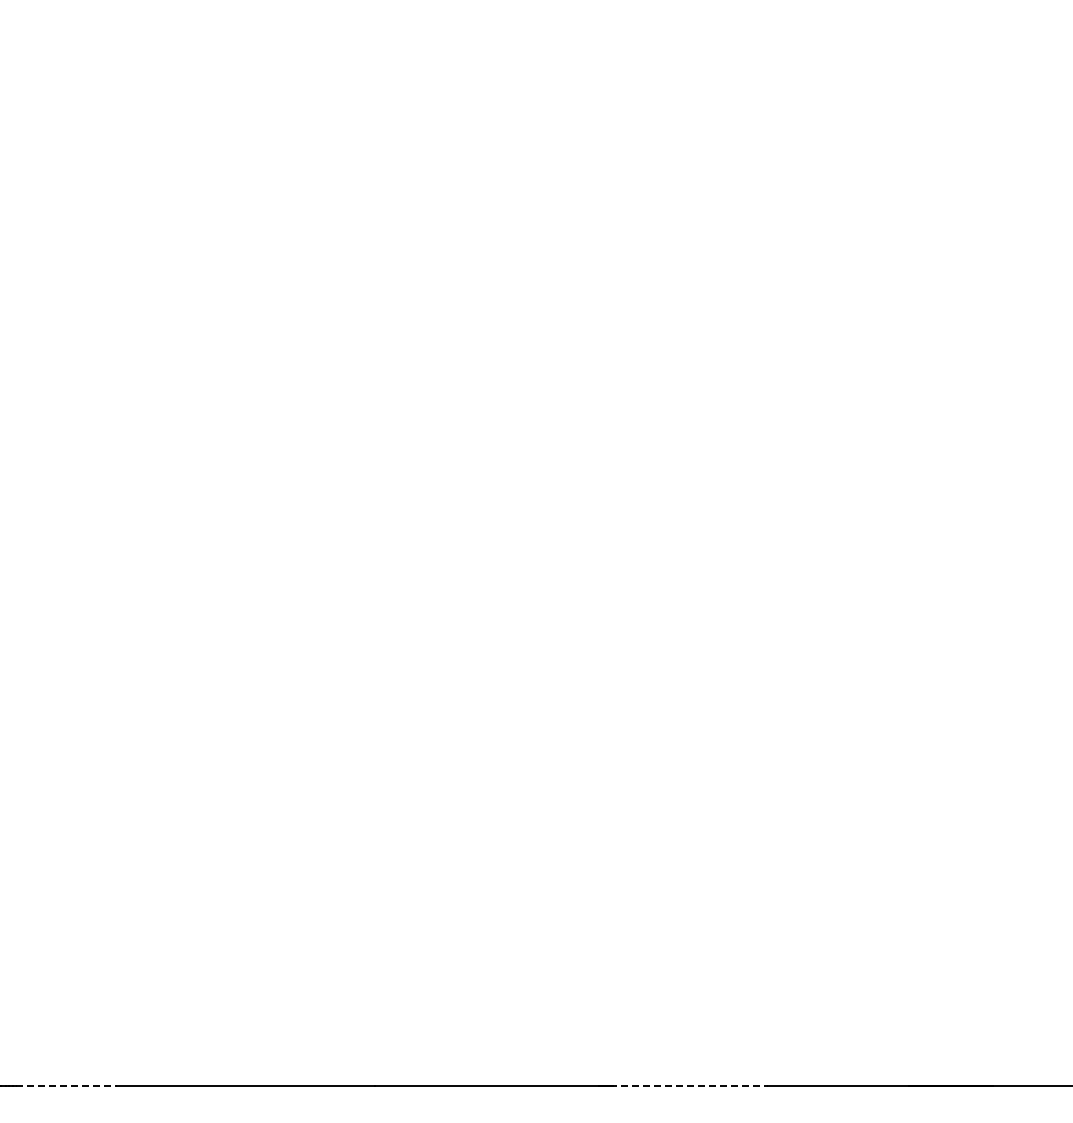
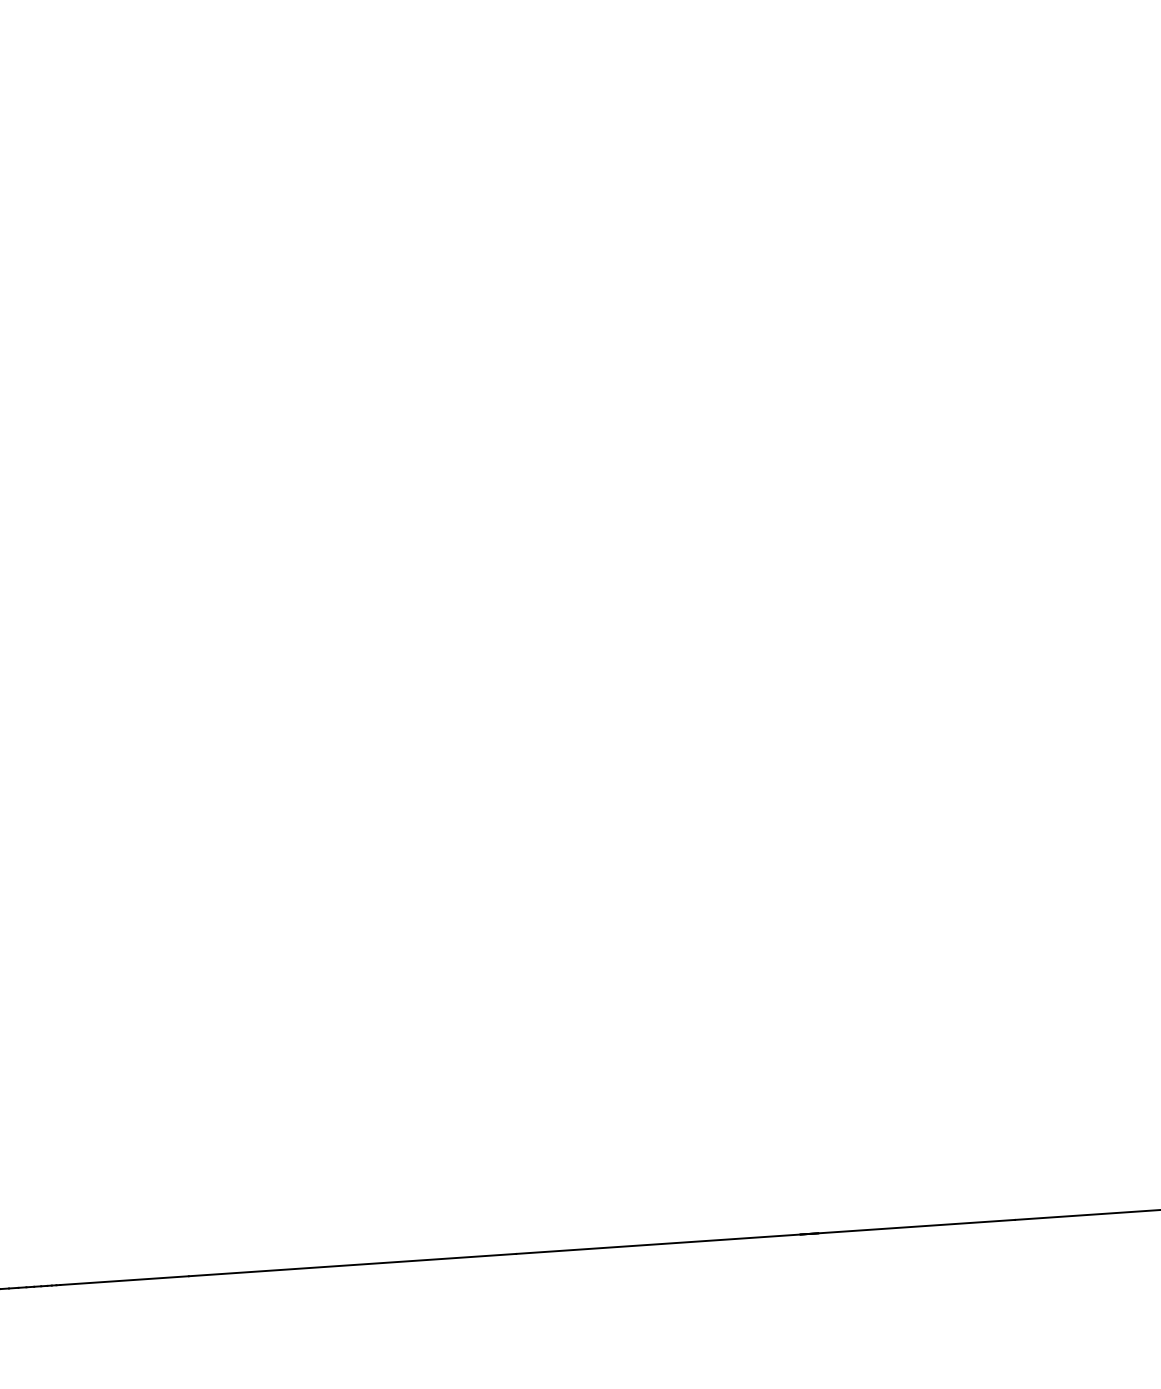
line: (66, 1085) -> (124, 1280), dashed -> solid
line: (683, 1085) -> (908, 1227), dashed -> solid

